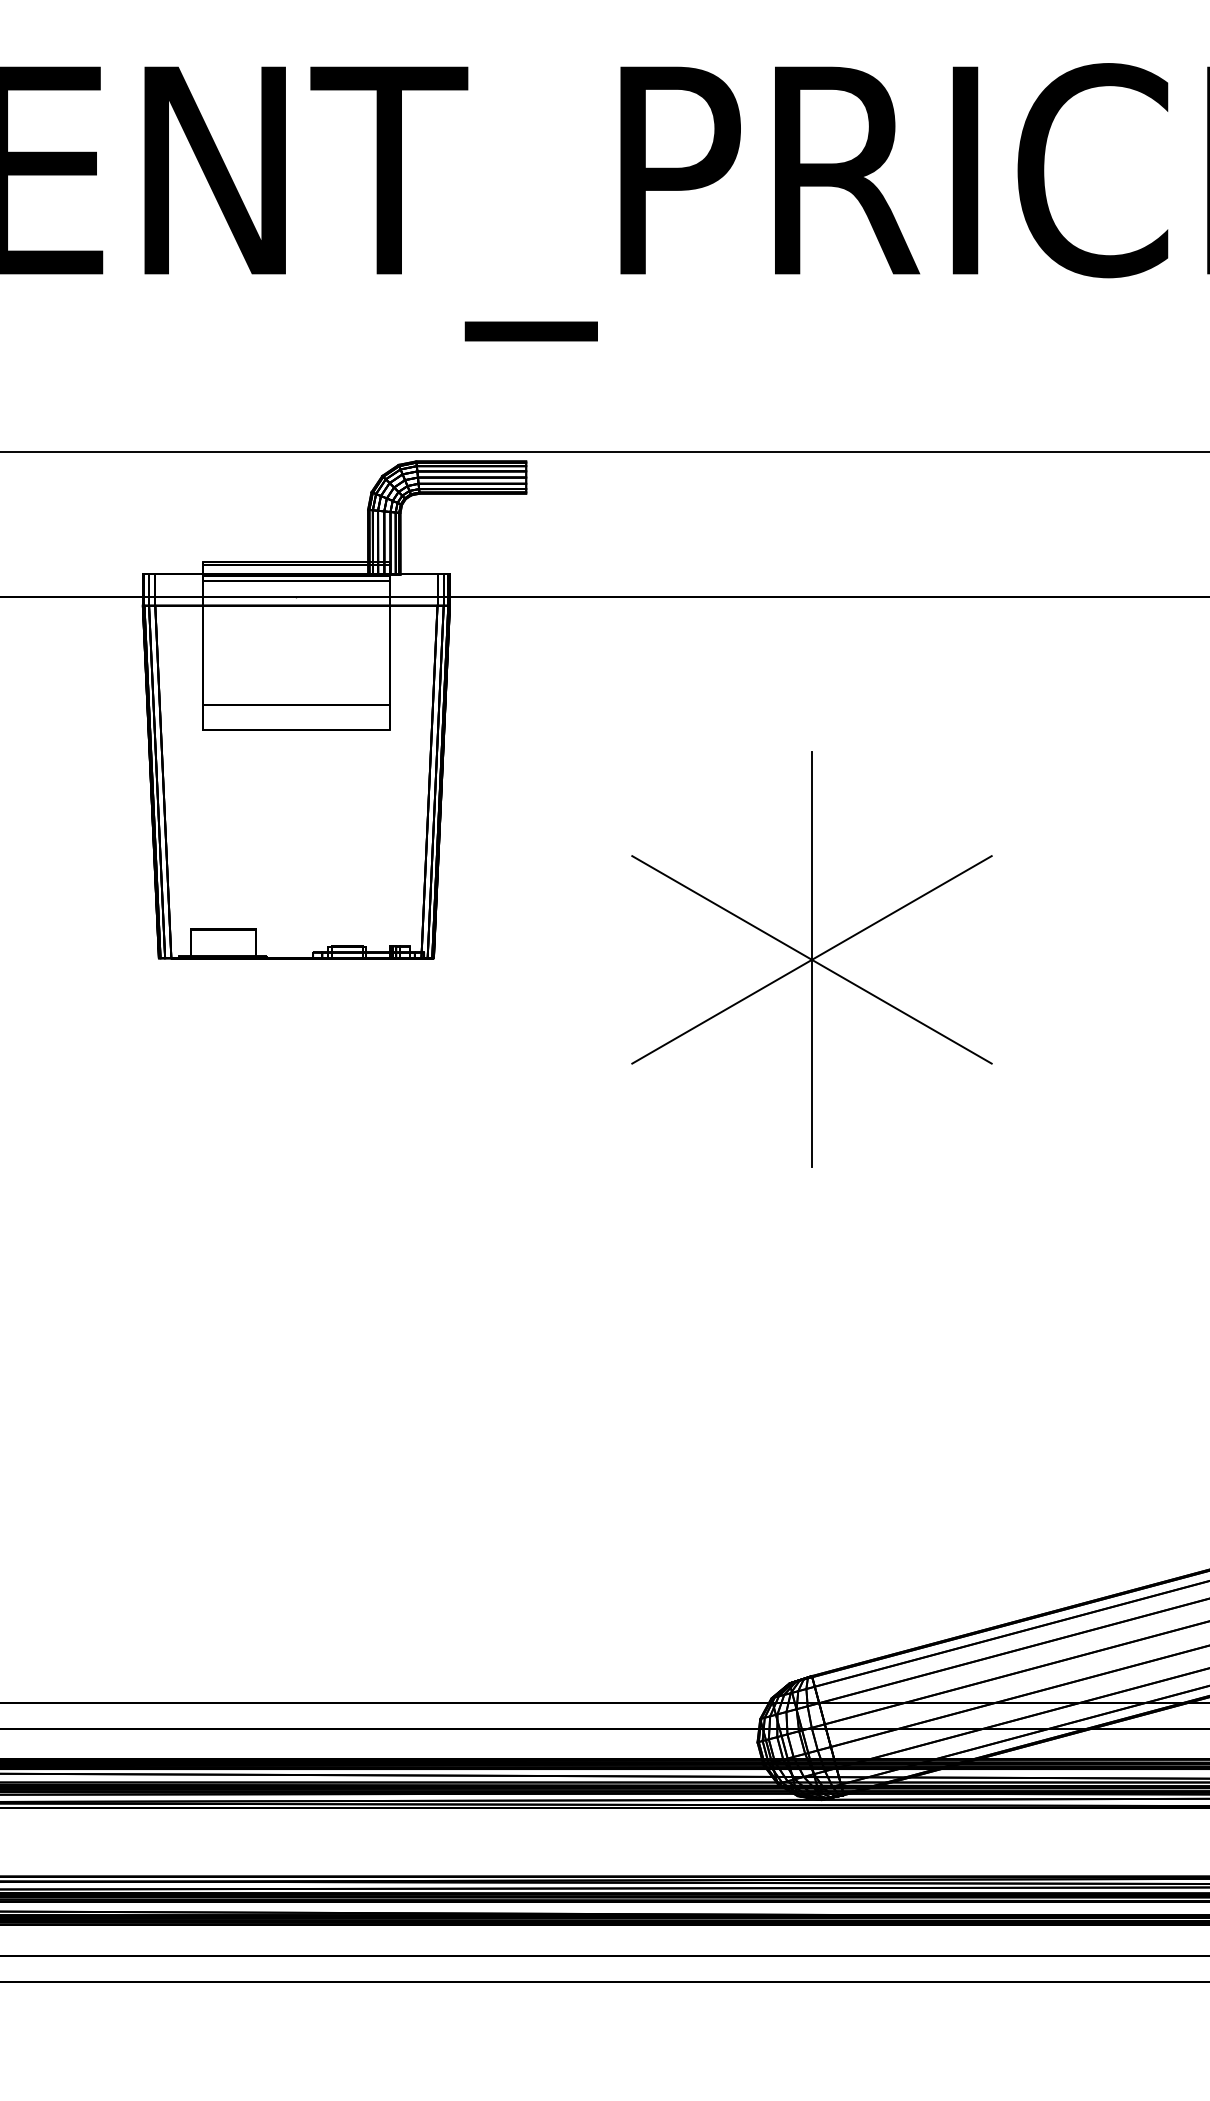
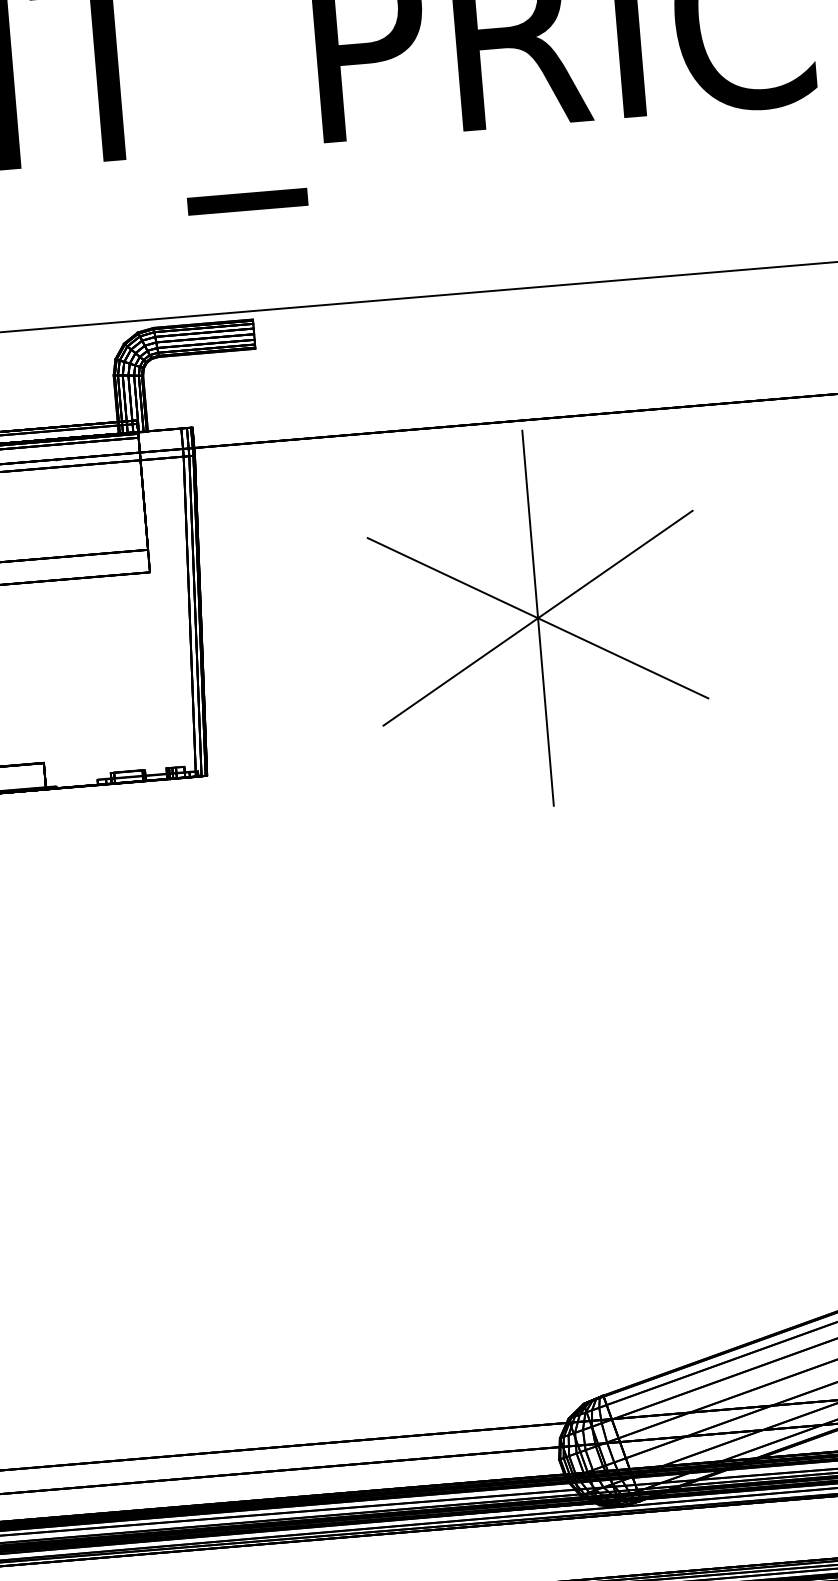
part: (811, 959) -> (537, 617), moved

